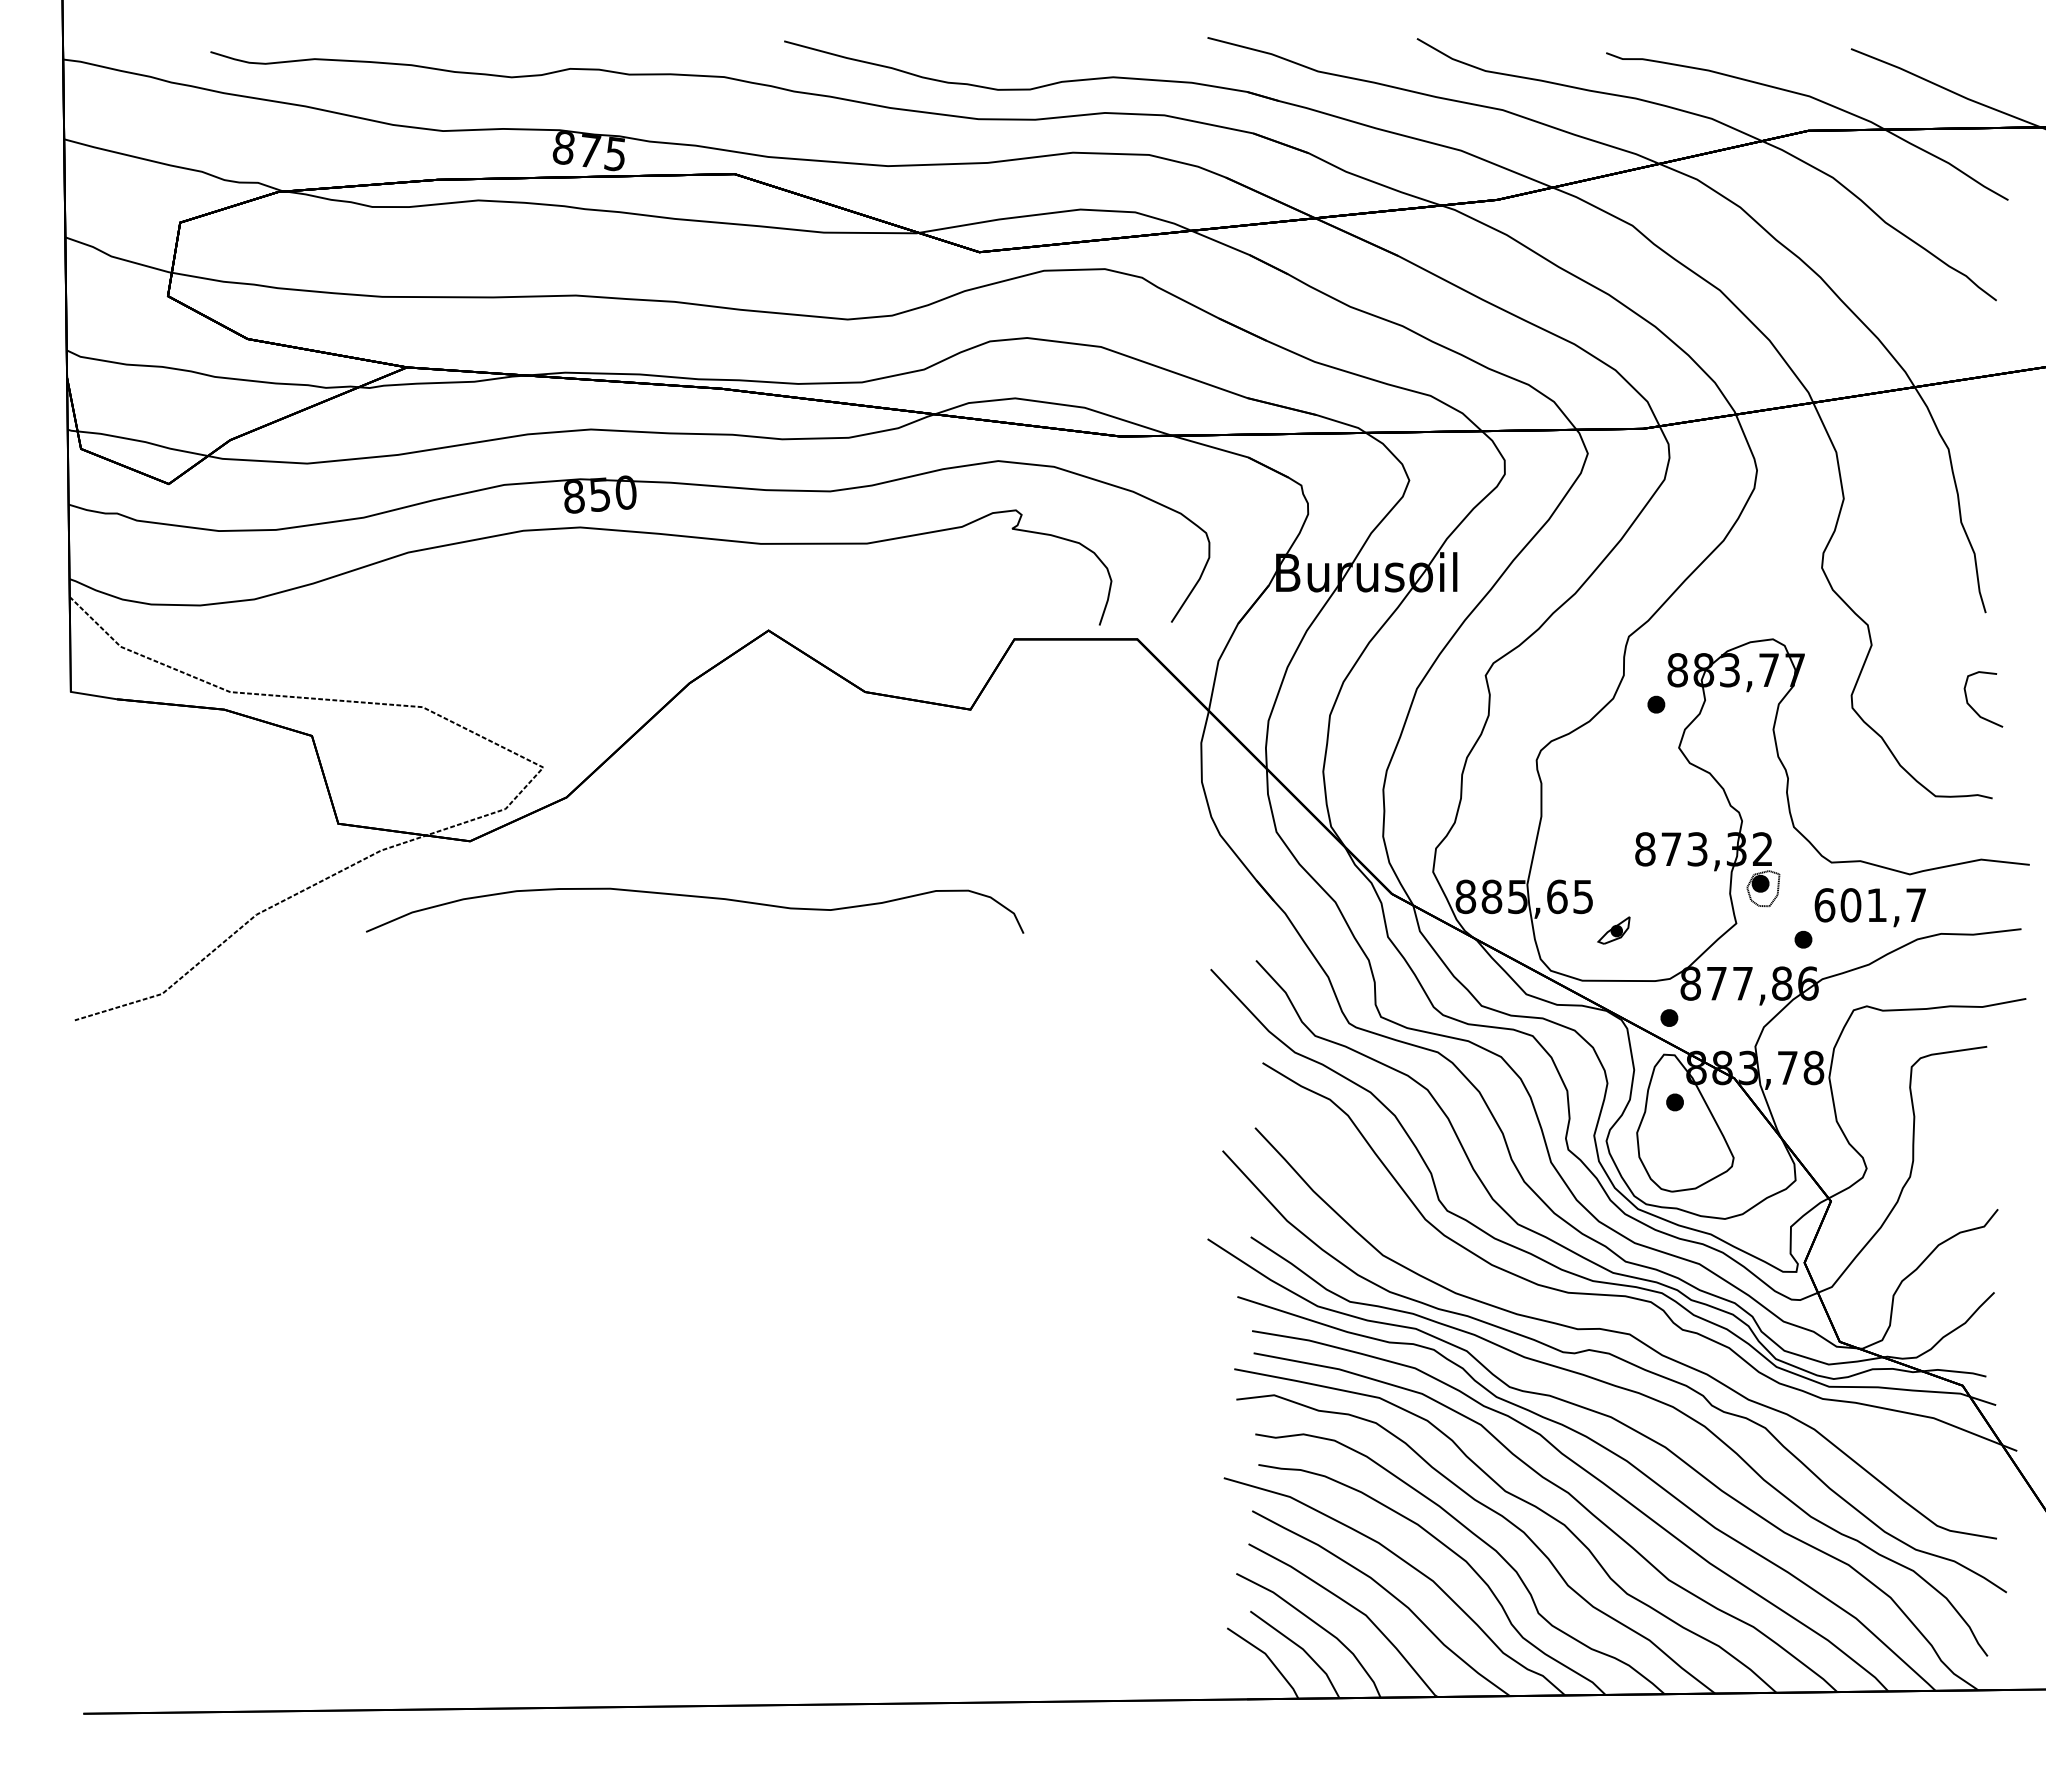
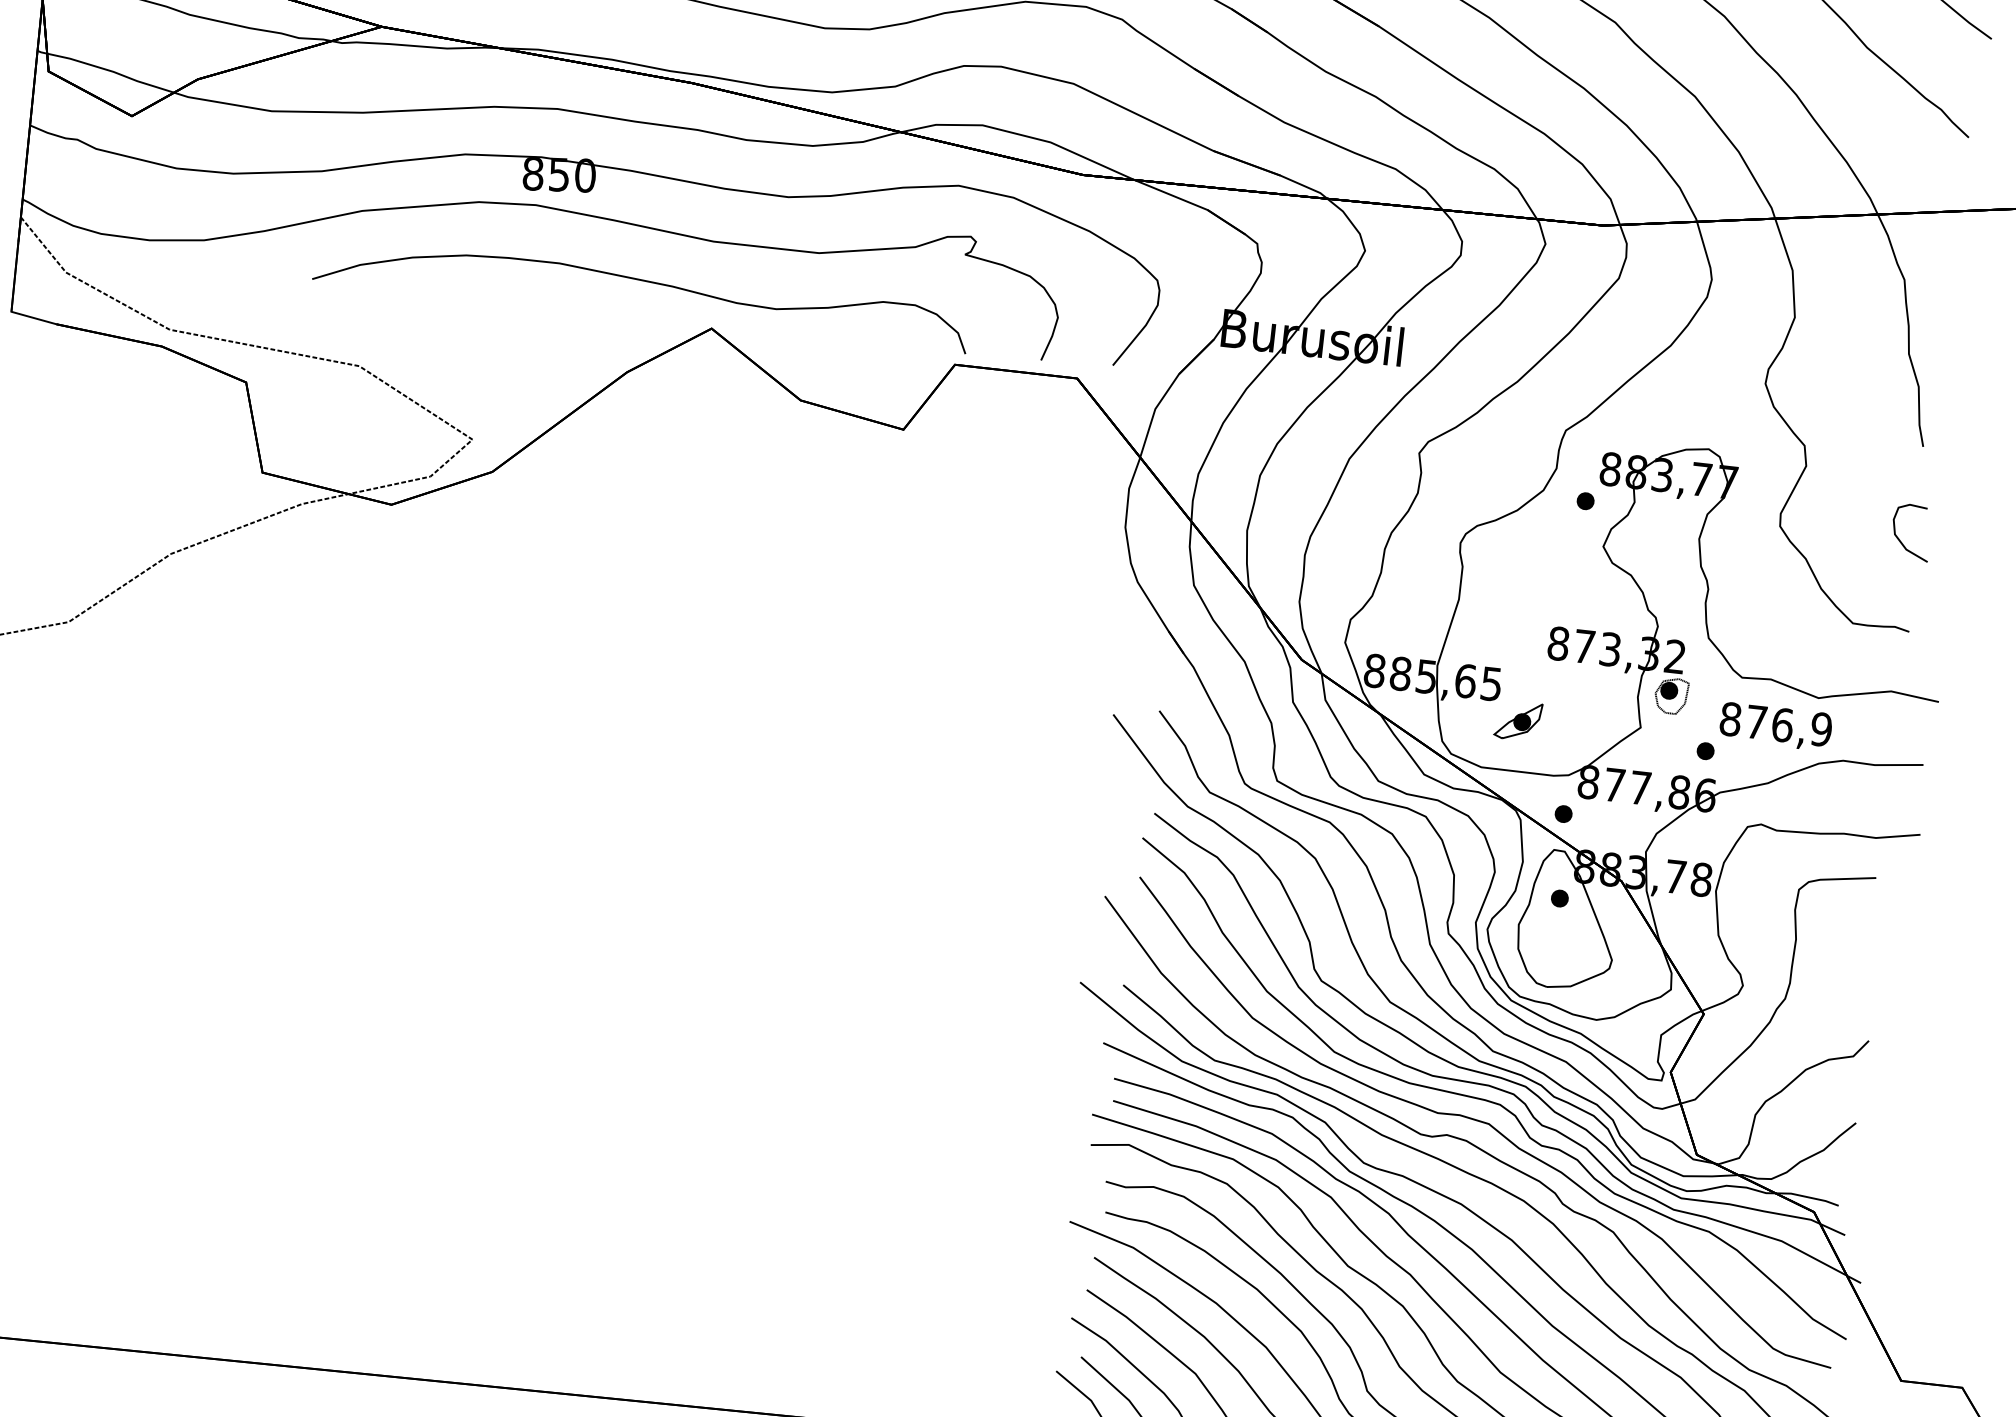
part: (695, 897) -> (643, 281), moved
text: (1870, 905) -> (1776, 724), 601,7 -> 876,9
part: (1613, 930) -> (1517, 720), size x1.43
part: (1626, 1310) -> (1488, 1099), added

